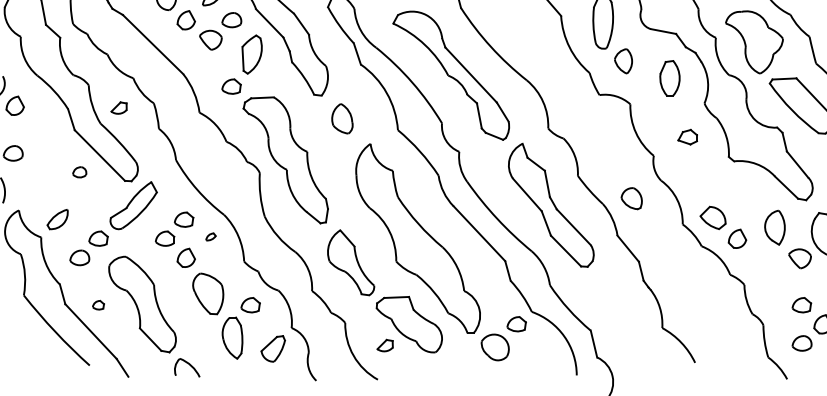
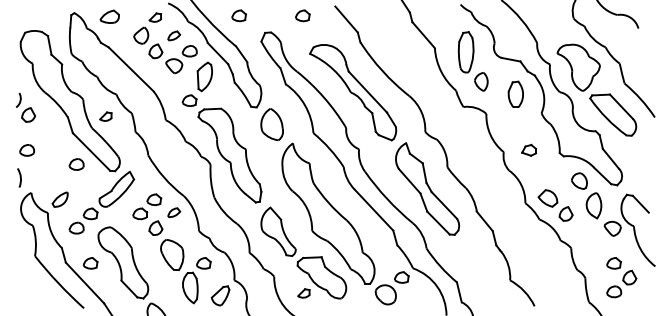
part: (341, 118) -> (271, 124), size x1.43
part: (686, 136) -> (528, 149), moved
part: (79, 172) -> (76, 164), size x1.43
part: (631, 197) -> (579, 180), moved
part: (211, 236) -> (174, 212), size x1.67
part: (98, 305) -> (90, 263), size x1.67

